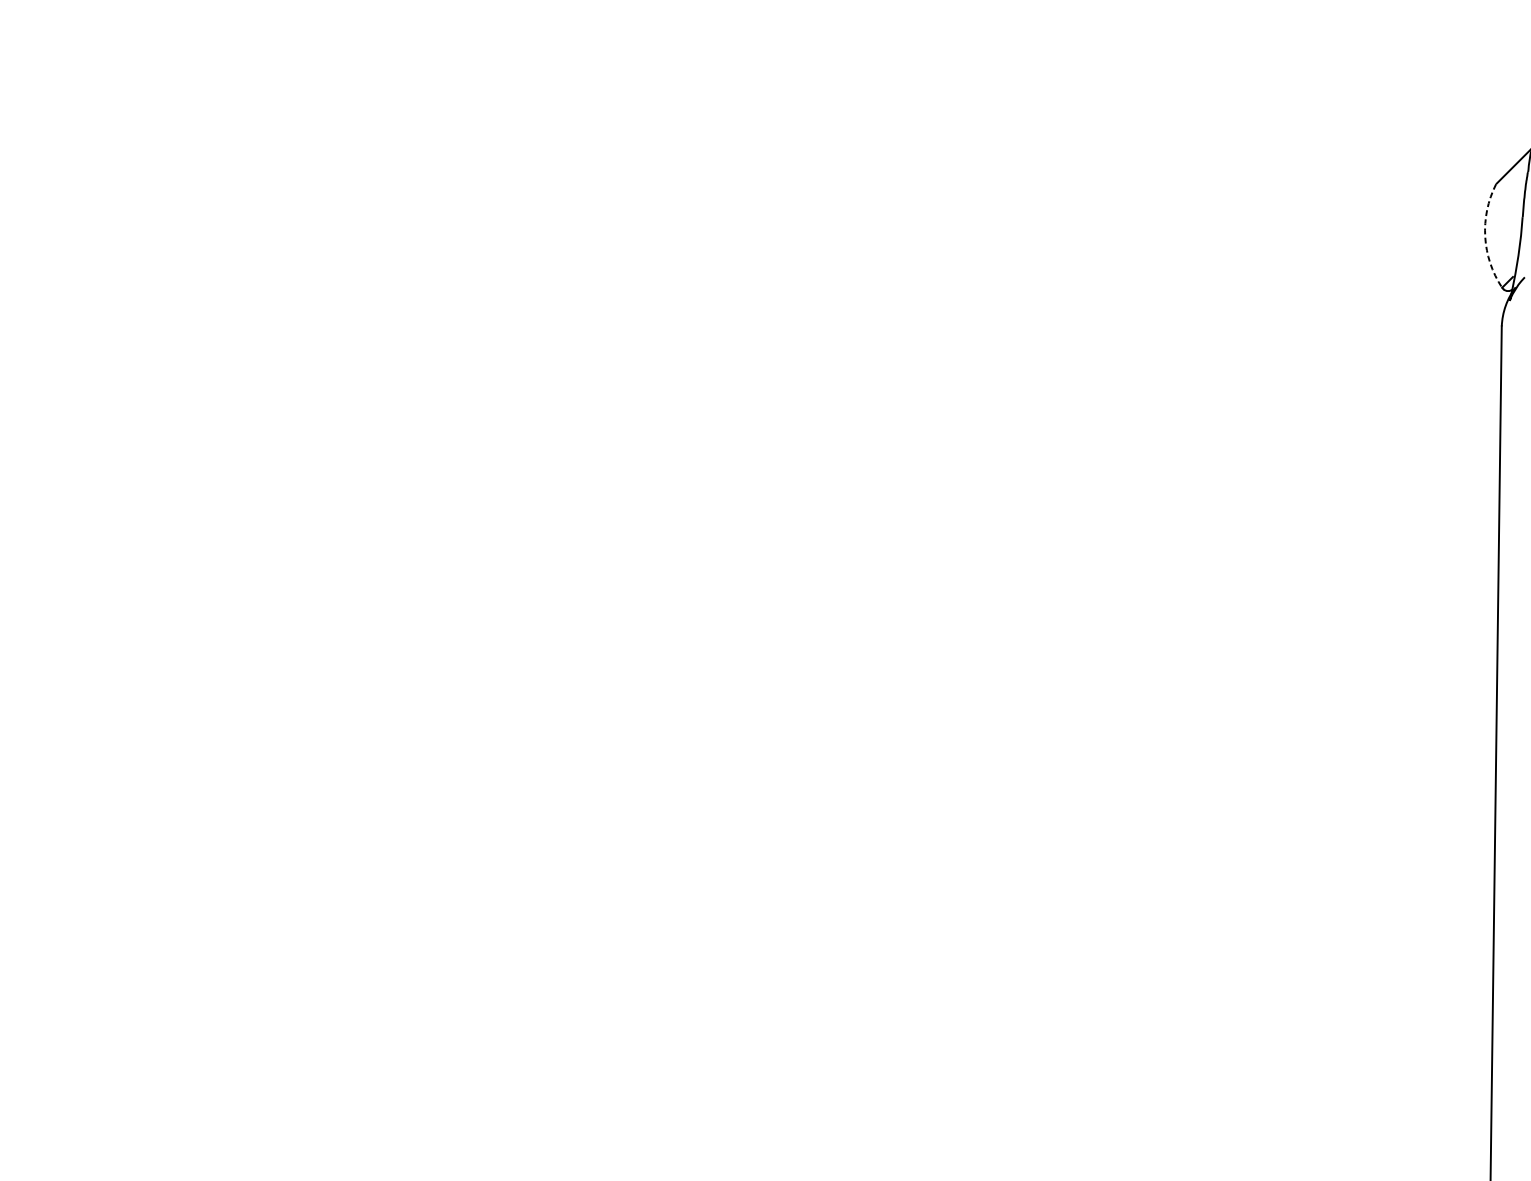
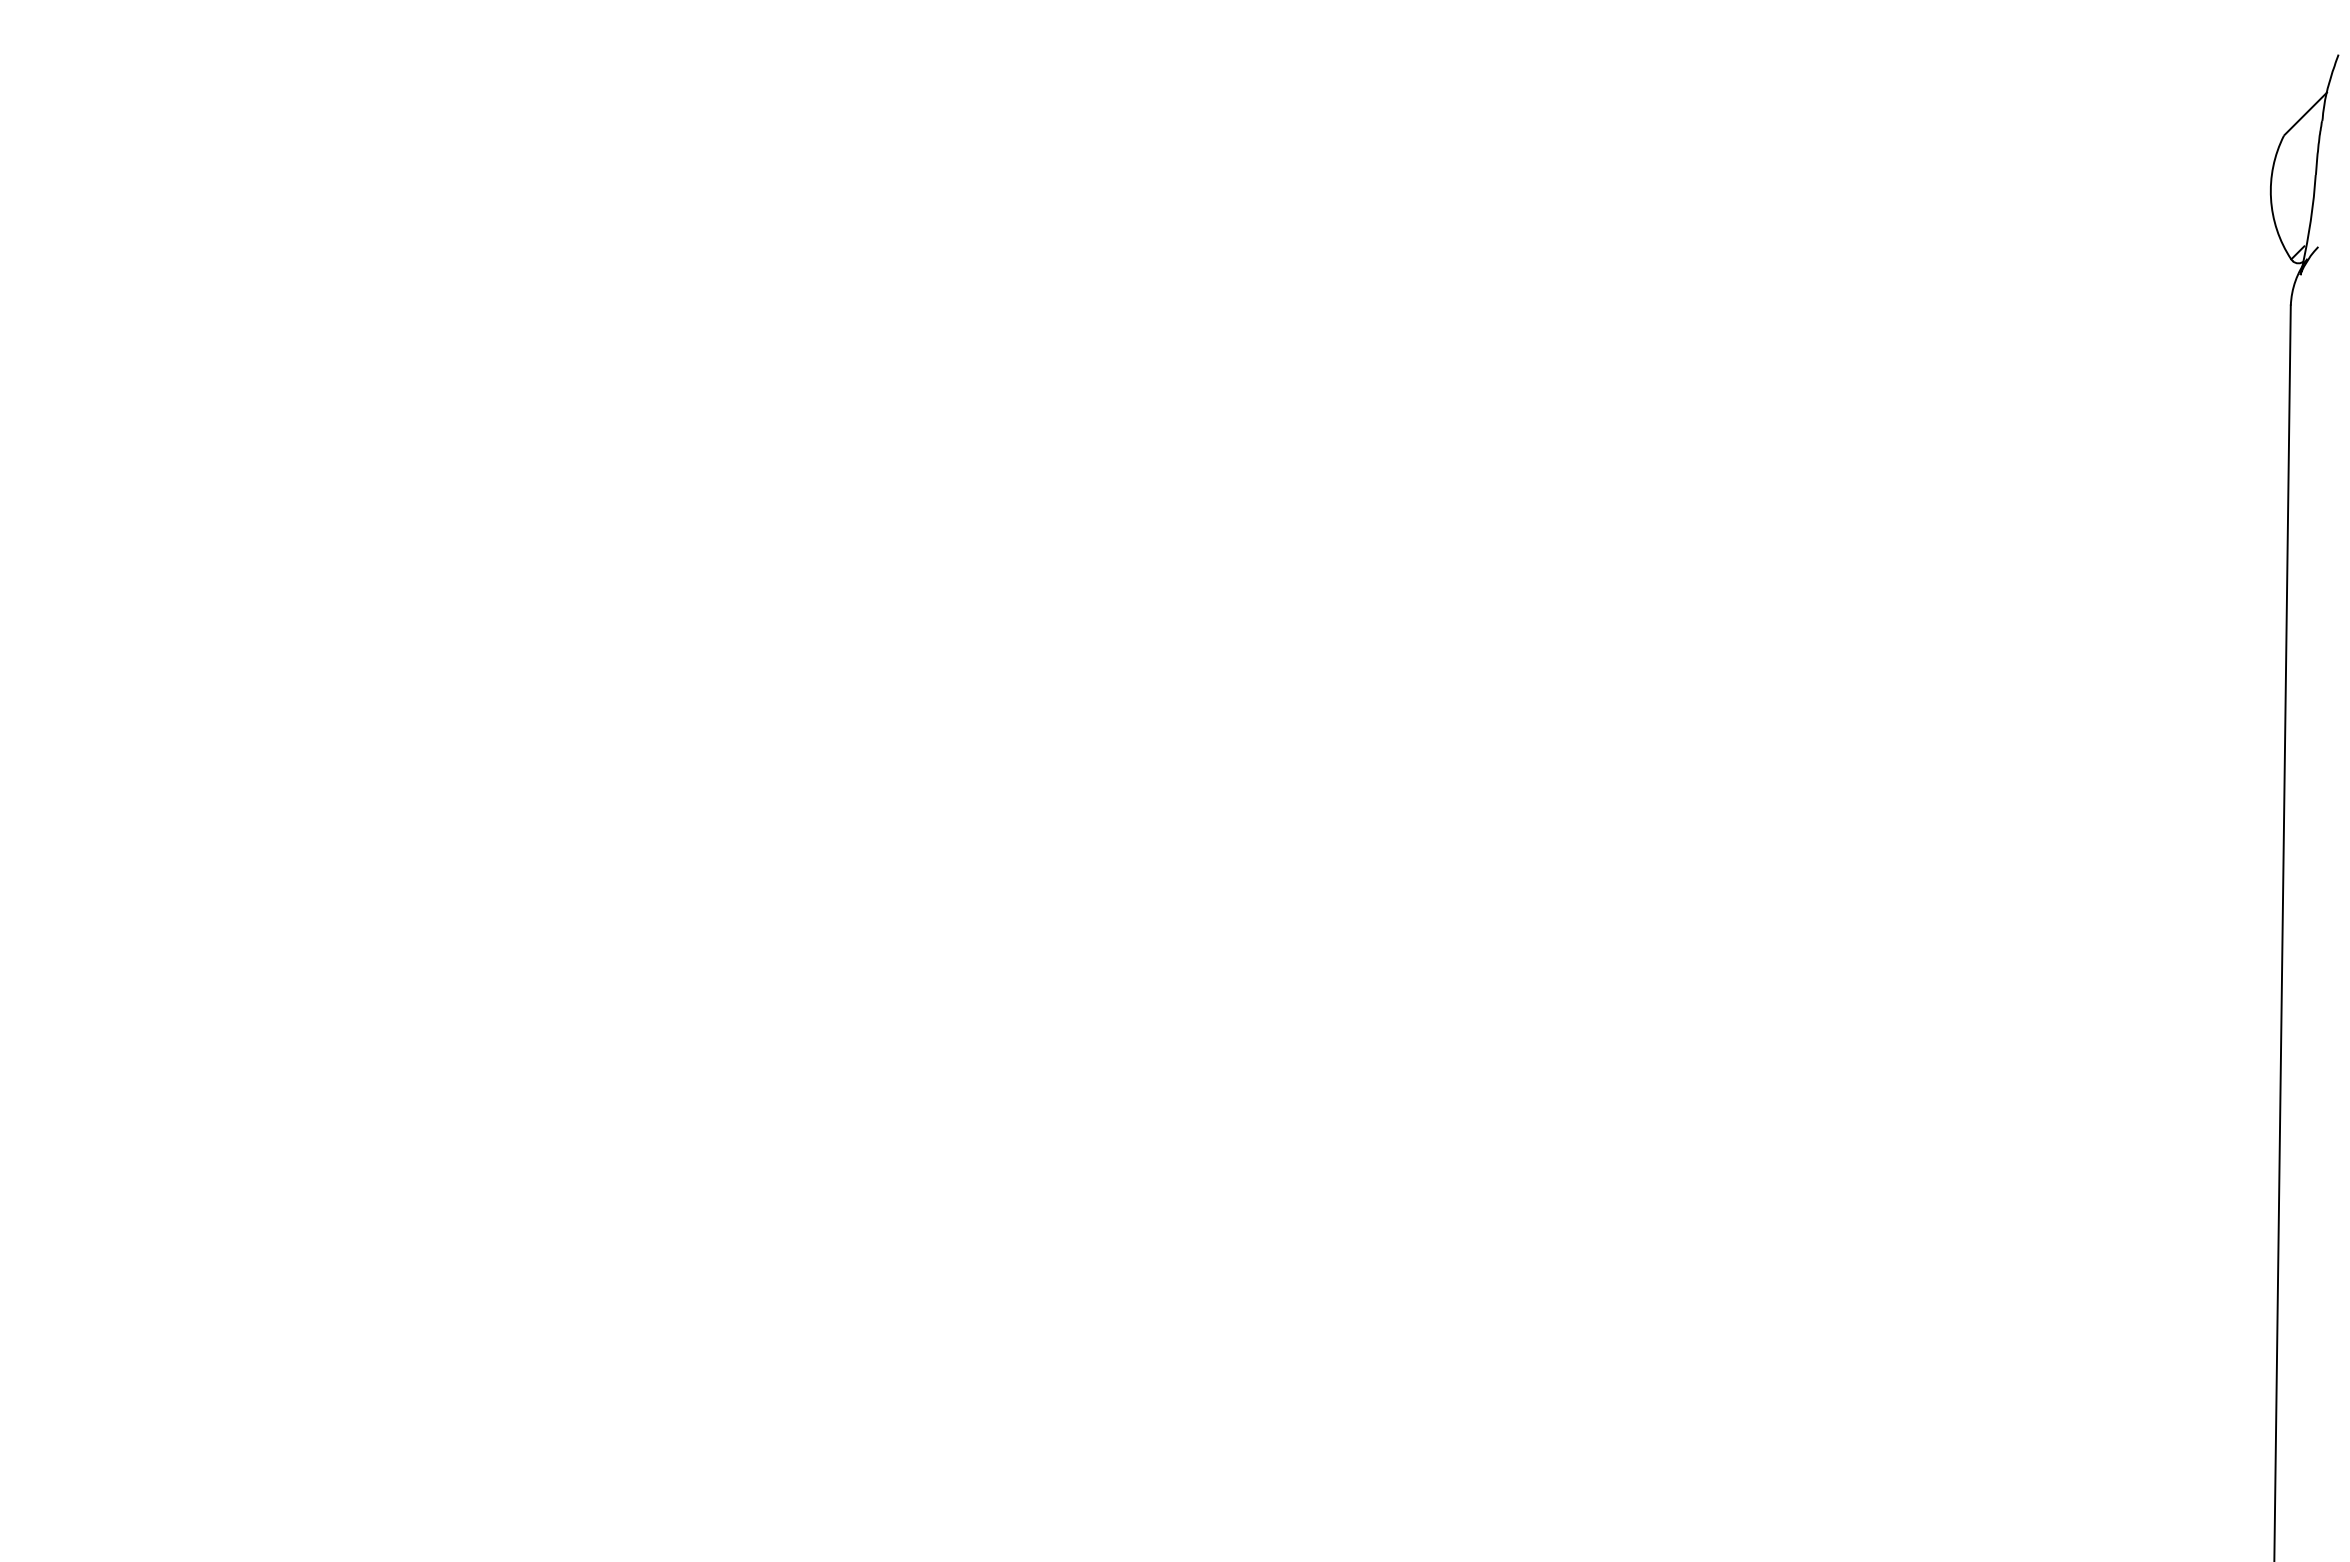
arc: (1485, 236) -> (2271, 198), dashed -> solid

